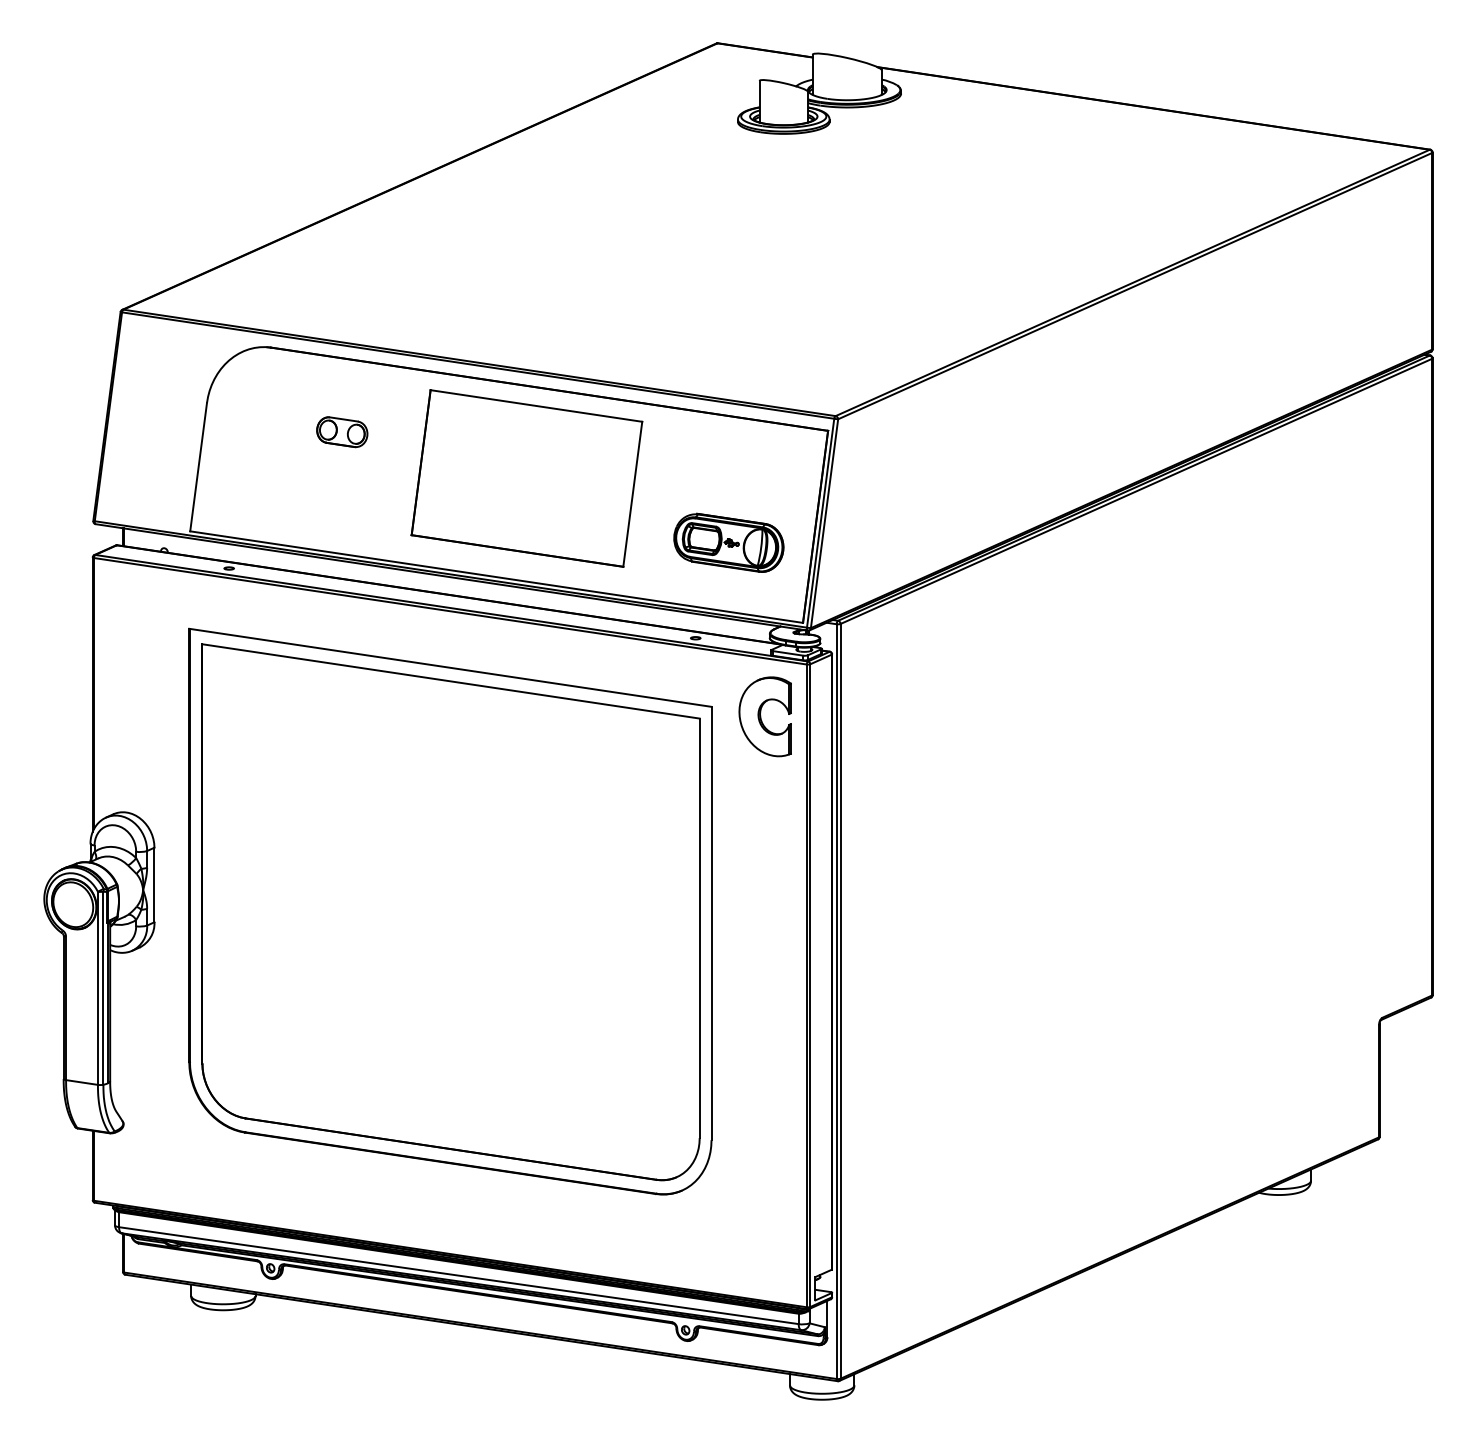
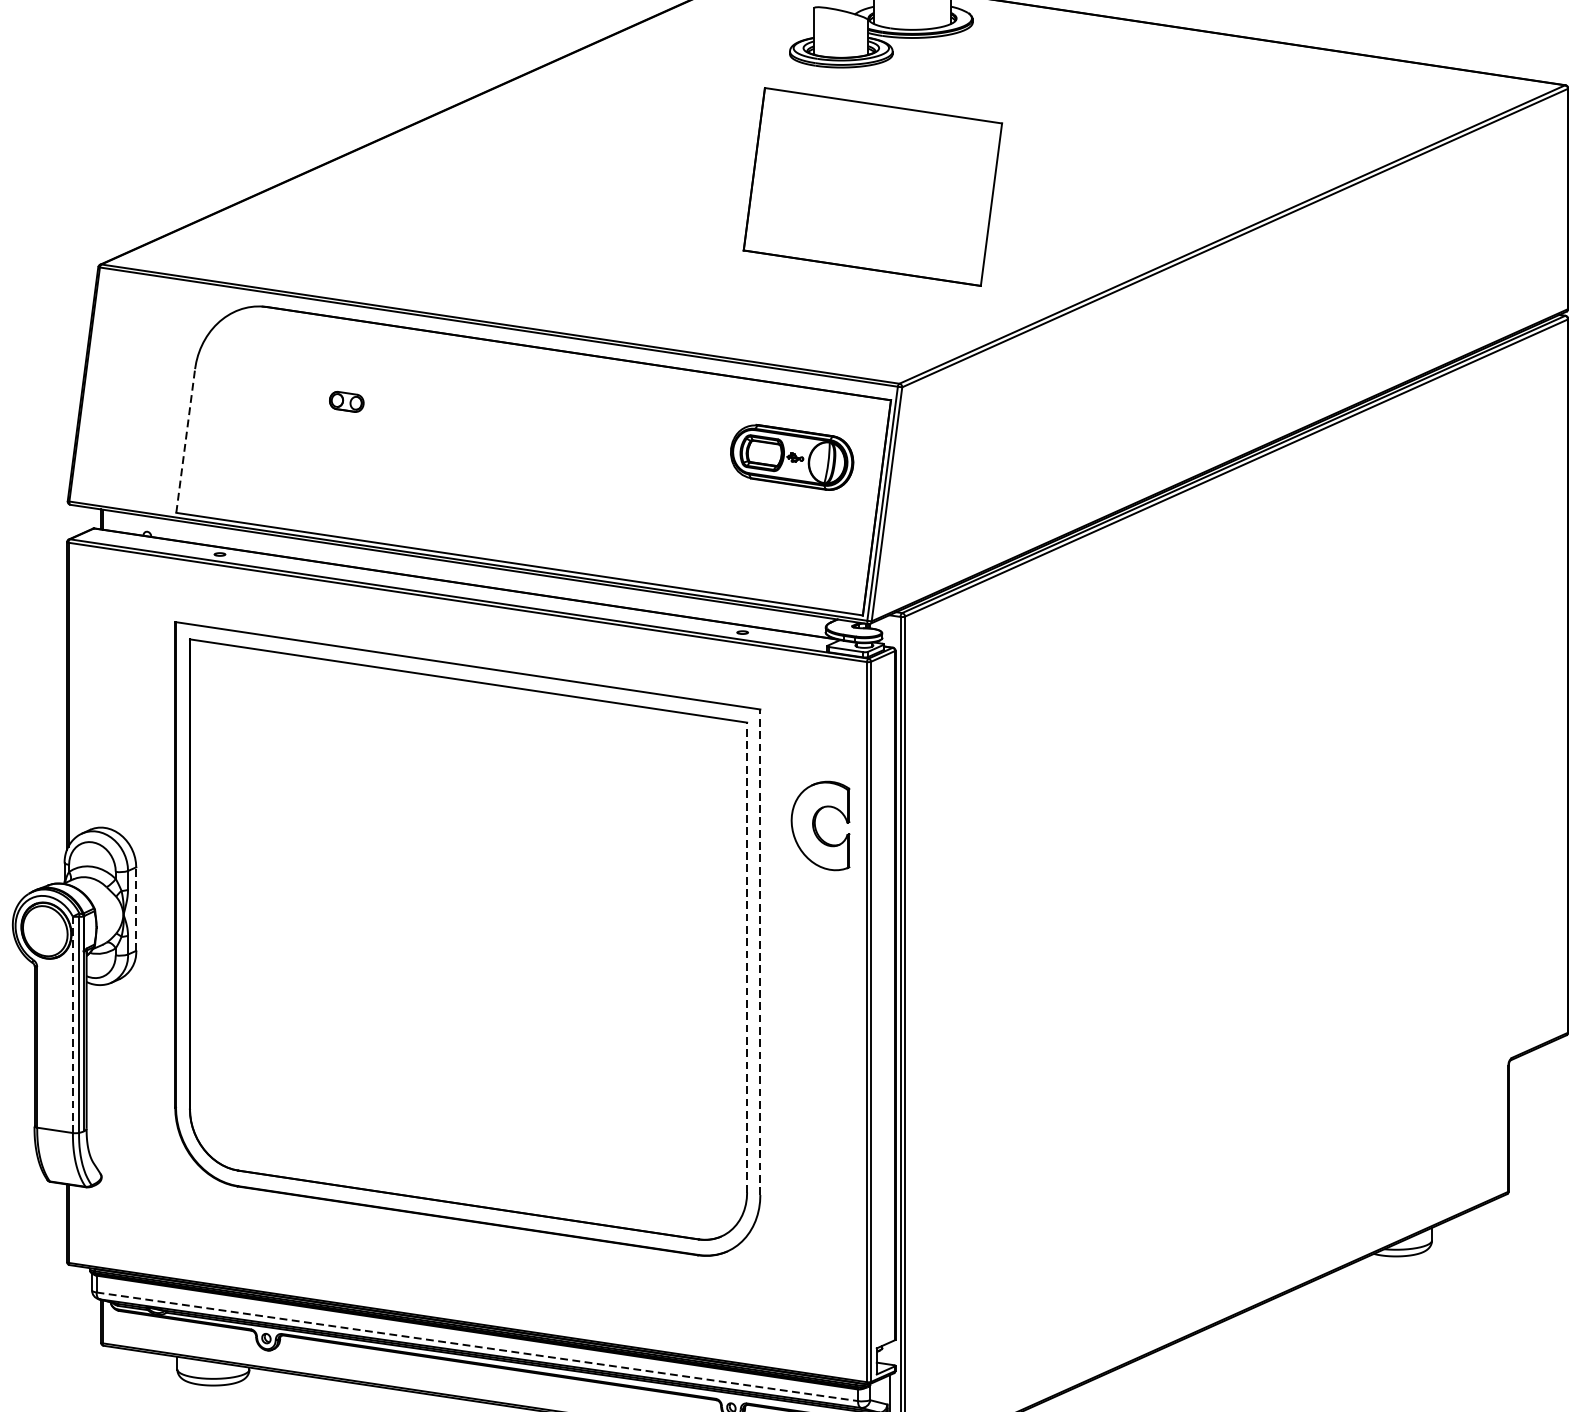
part: (342, 432) -> (346, 402), size x0.6
line: (198, 467) -> (185, 441), solid -> dashed
part: (526, 478) -> (872, 186), moved
part: (728, 542) -> (791, 457), moved
part: (764, 716) -> (819, 825), moved
line: (154, 884) -> (136, 908), solid -> dashed
line: (711, 923) -> (760, 952), solid -> dashed
line: (699, 928) -> (746, 957), solid -> dashed
line: (97, 988) -> (72, 1025), solid -> dashed
line: (459, 1275) -> (478, 1346), solid -> dashed

